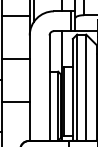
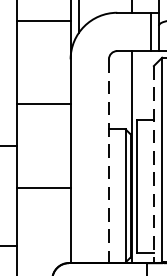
line: (49, 88) -> (108, 161), solid -> dashed
line: (72, 89) -> (153, 163), solid -> dashed

